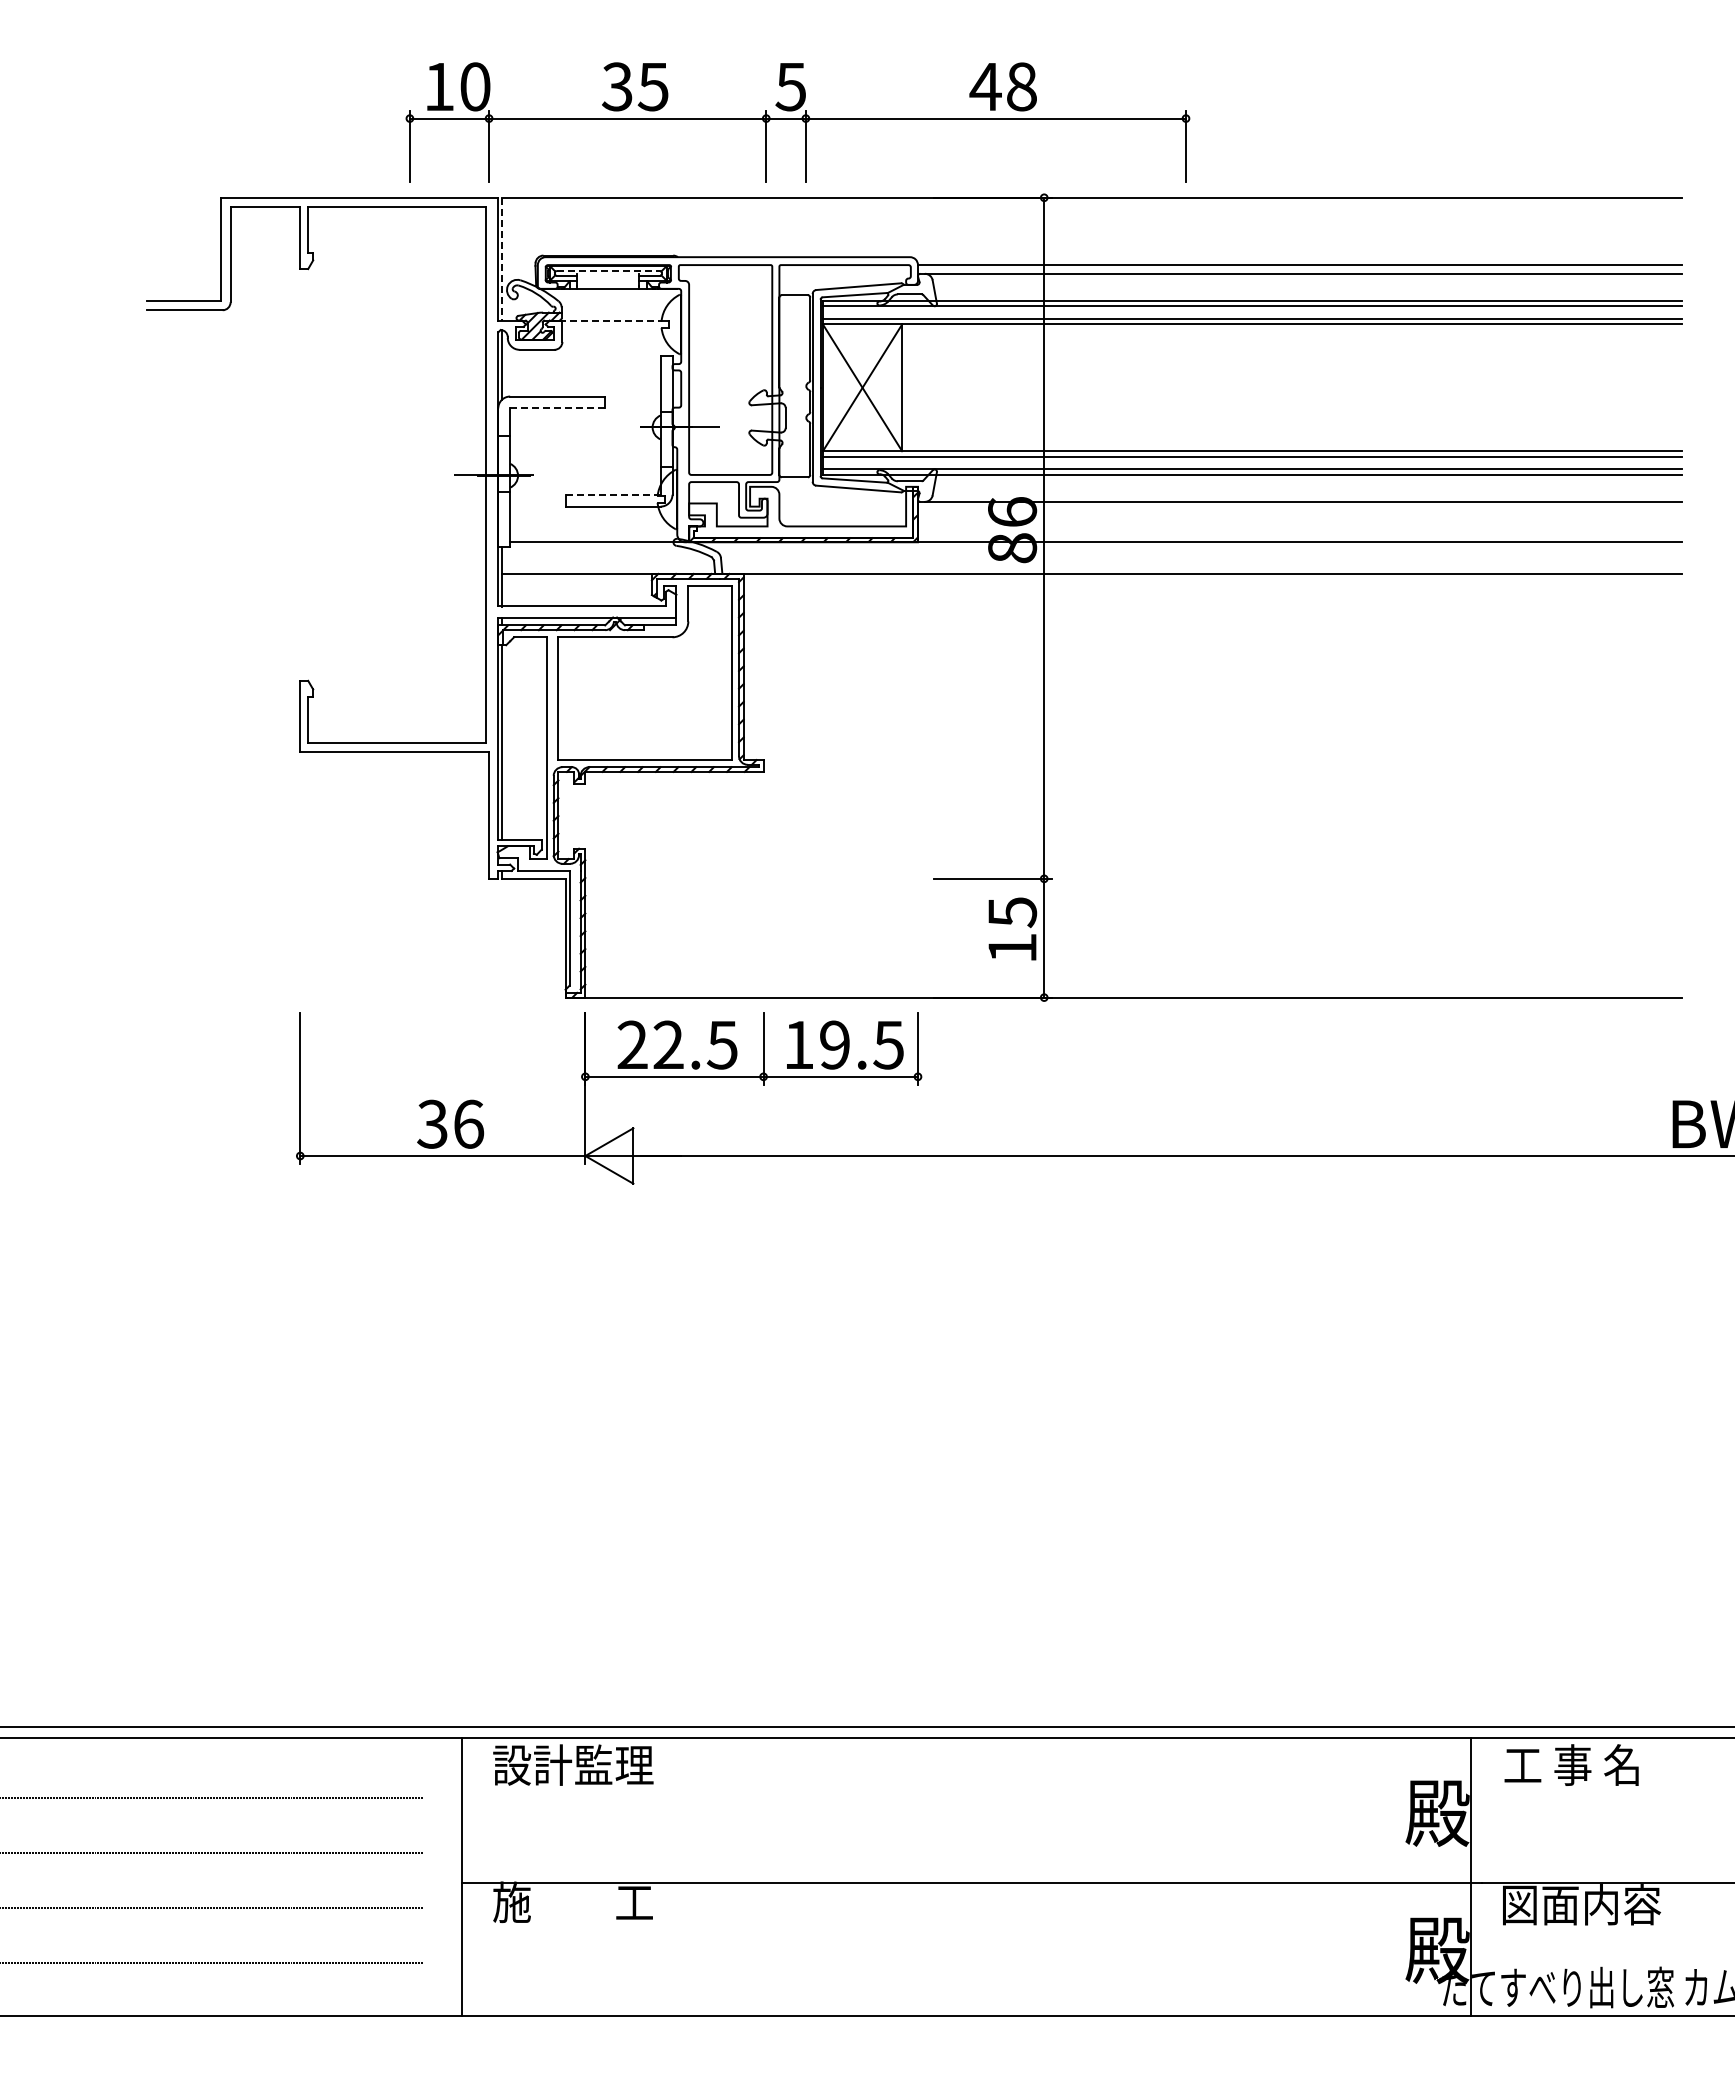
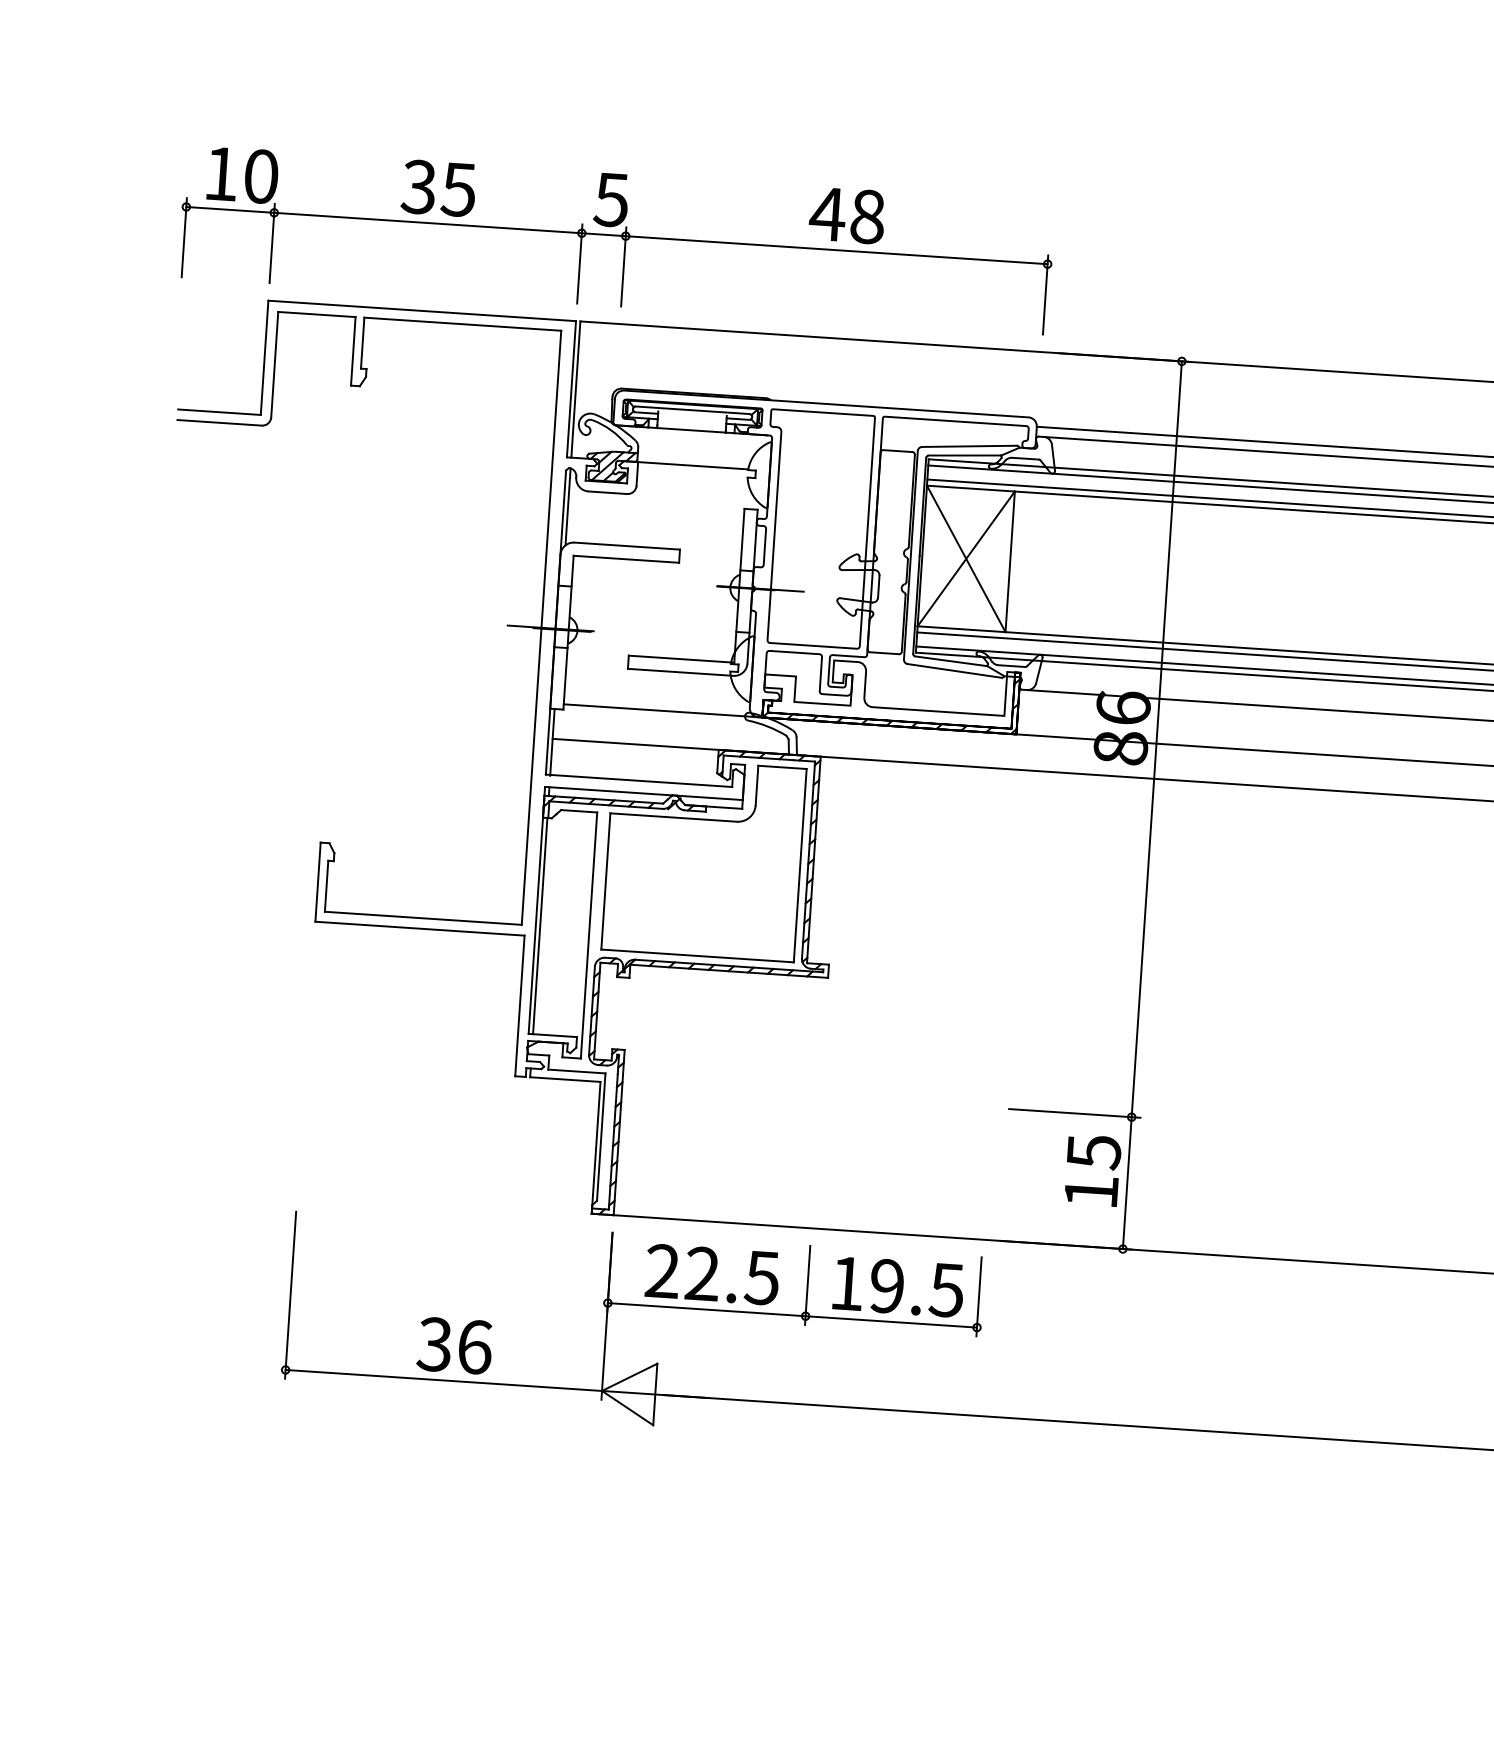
part: (797, 122) -> (616, 239), moved
line: (502, 259) -> (576, 389), dashed -> solid
line: (608, 270) -> (692, 409), dashed -> solid
line: (610, 320) -> (691, 465), dashed -> solid
line: (557, 408) -> (626, 559), dashed -> solid
line: (613, 494) -> (681, 658), dashed -> solid

